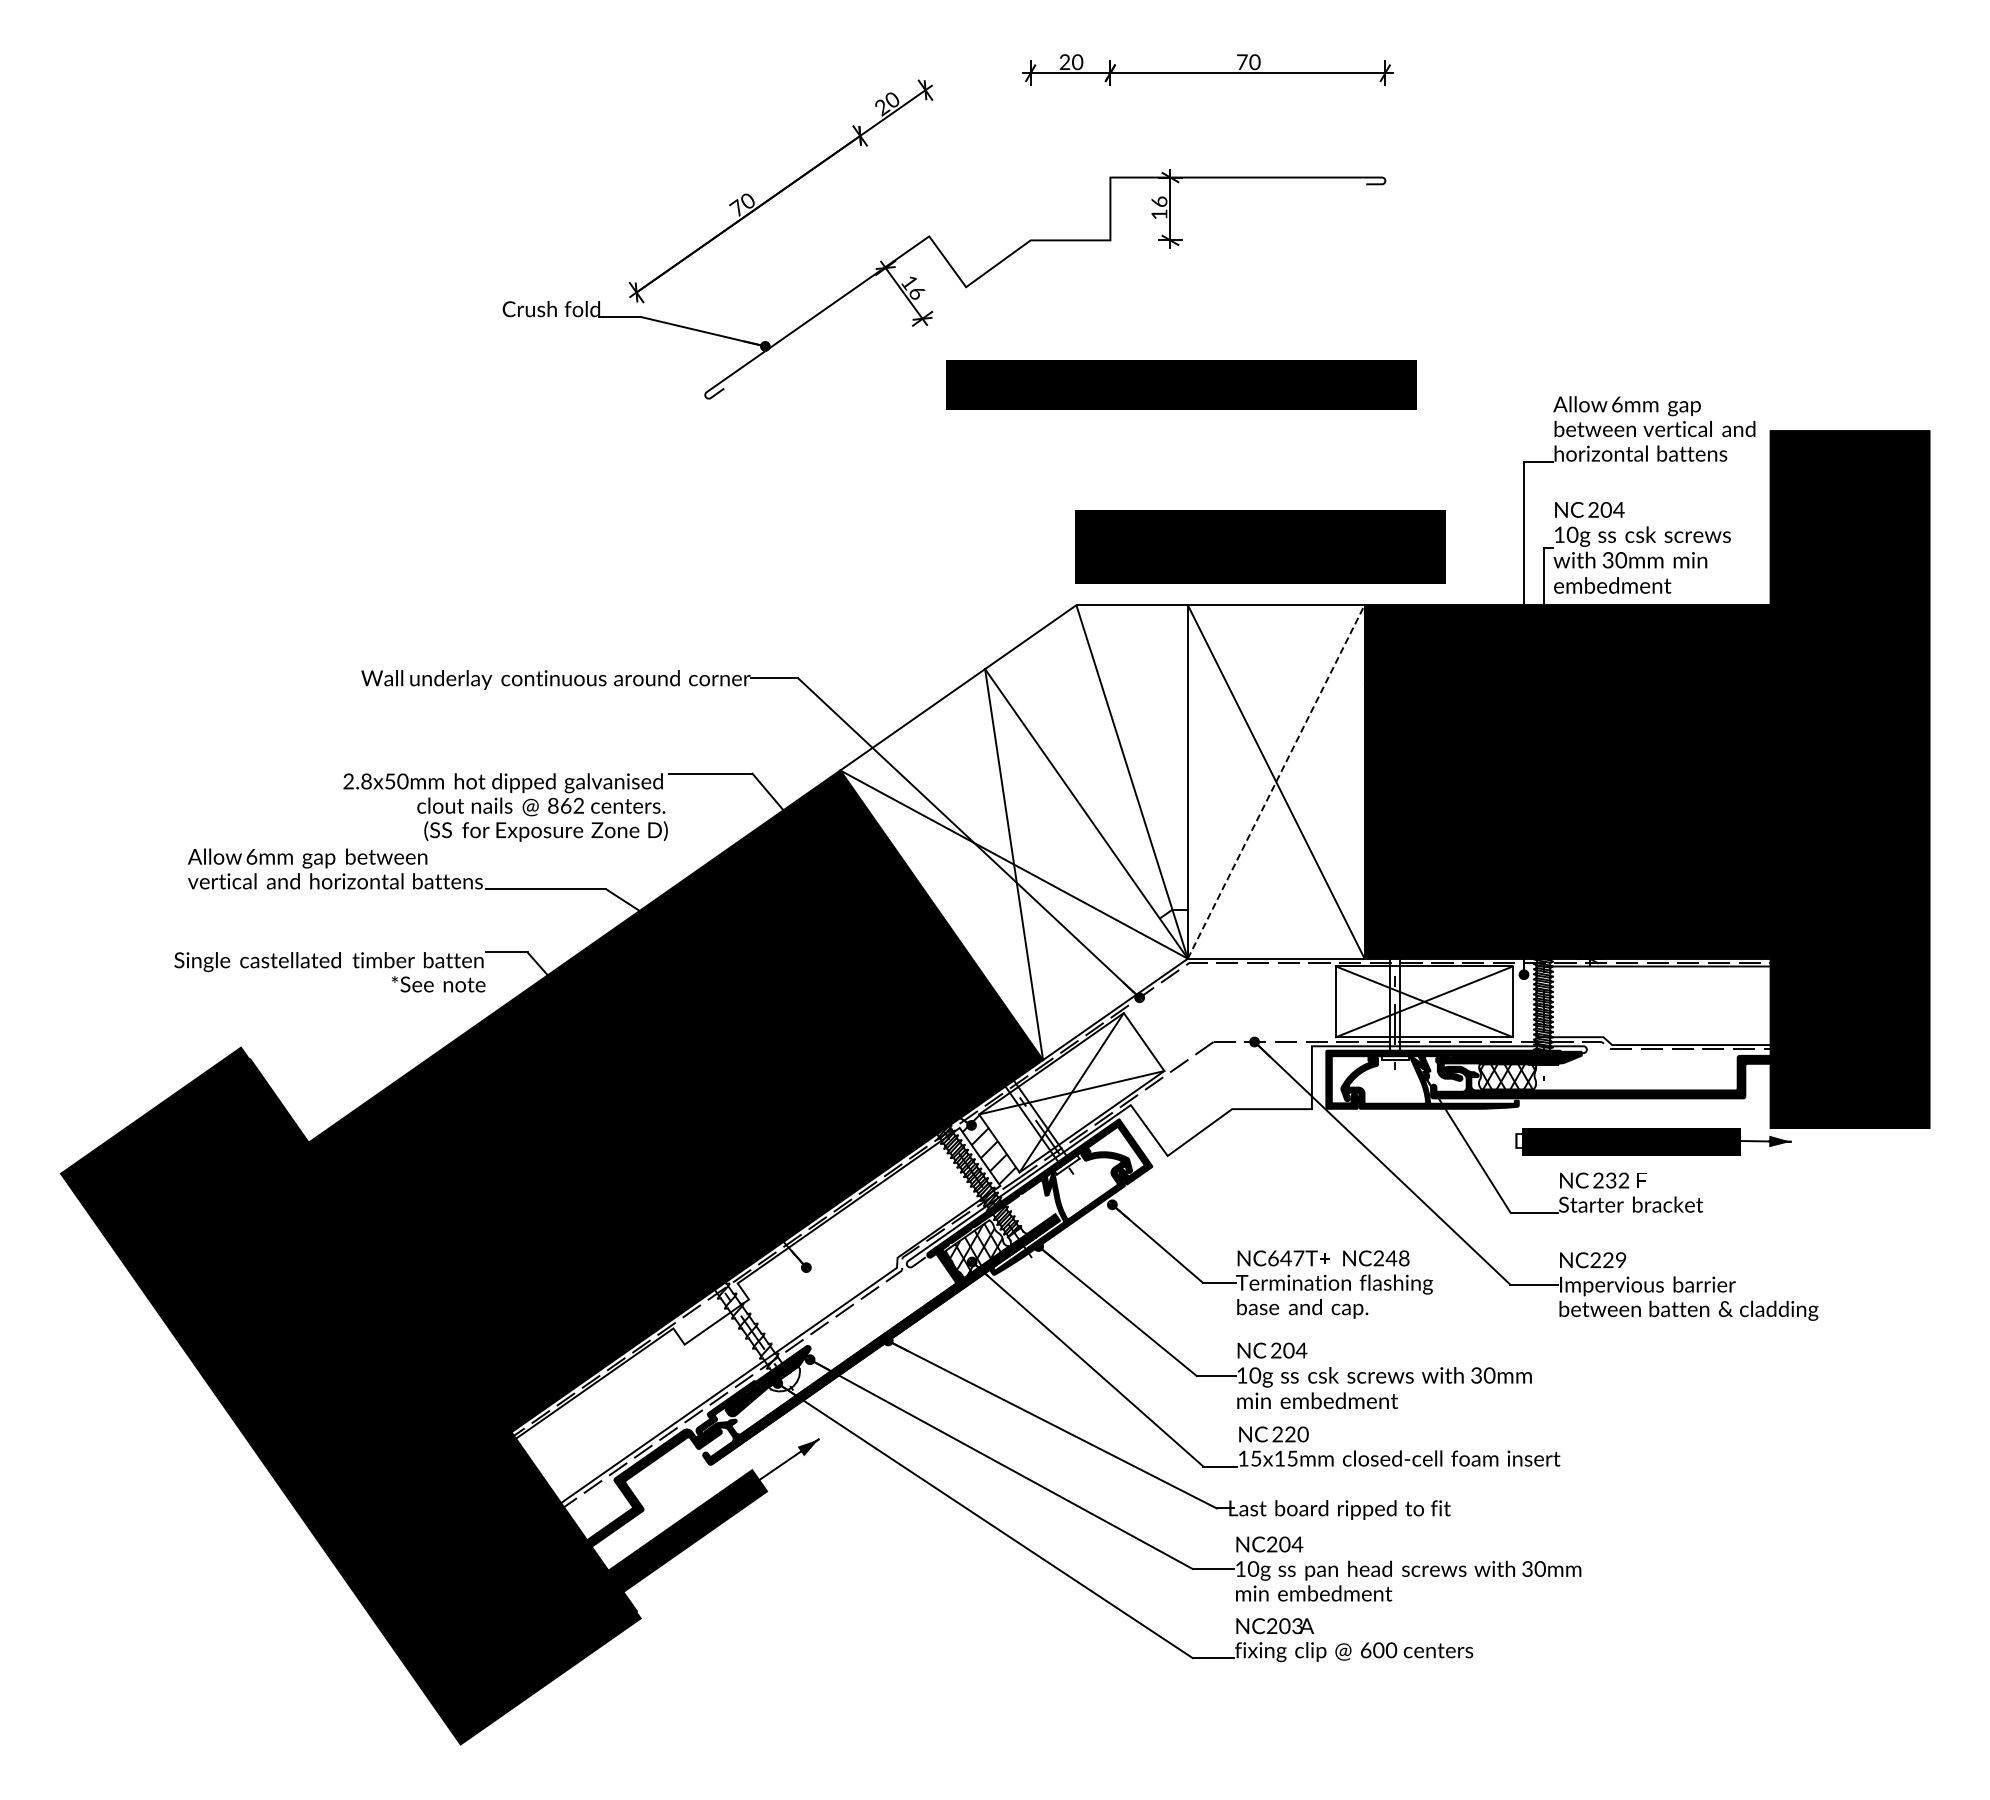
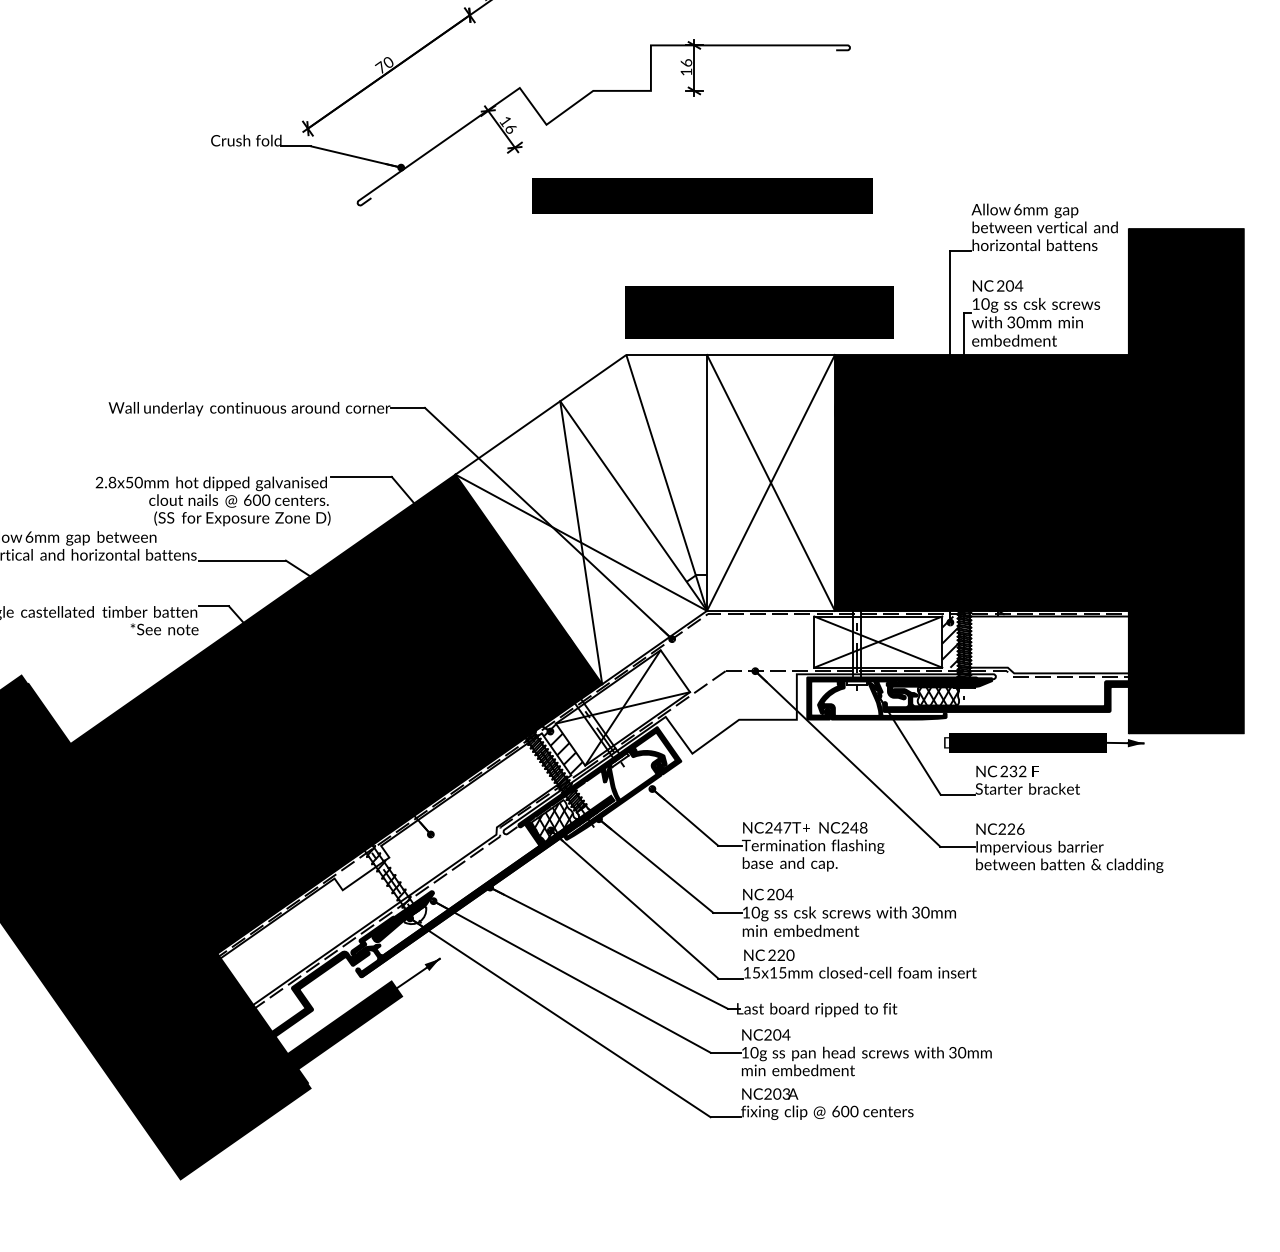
line: (1276, 781) -> (771, 482), dashed -> solid
text: (566, 805) -> (257, 499), 862 -> 600
hatch: (1524, 1001) -> (950, 641), added
text: (1273, 1258) -> (769, 827), NC647T -> NC247T
text: (1621, 1260) -> (1020, 829), NC229 -> NC226

